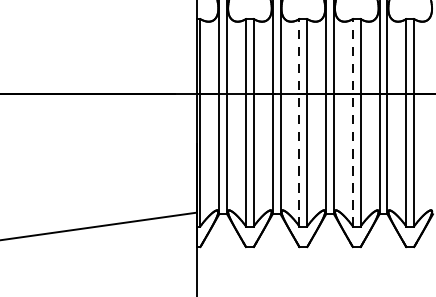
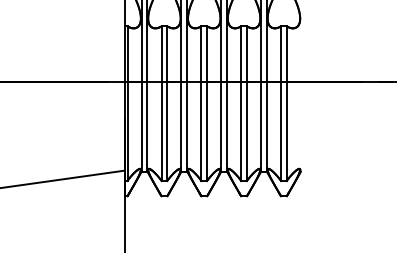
line: (299, 122) -> (201, 103), dashed -> solid
line: (353, 122) -> (241, 103), dashed -> solid

